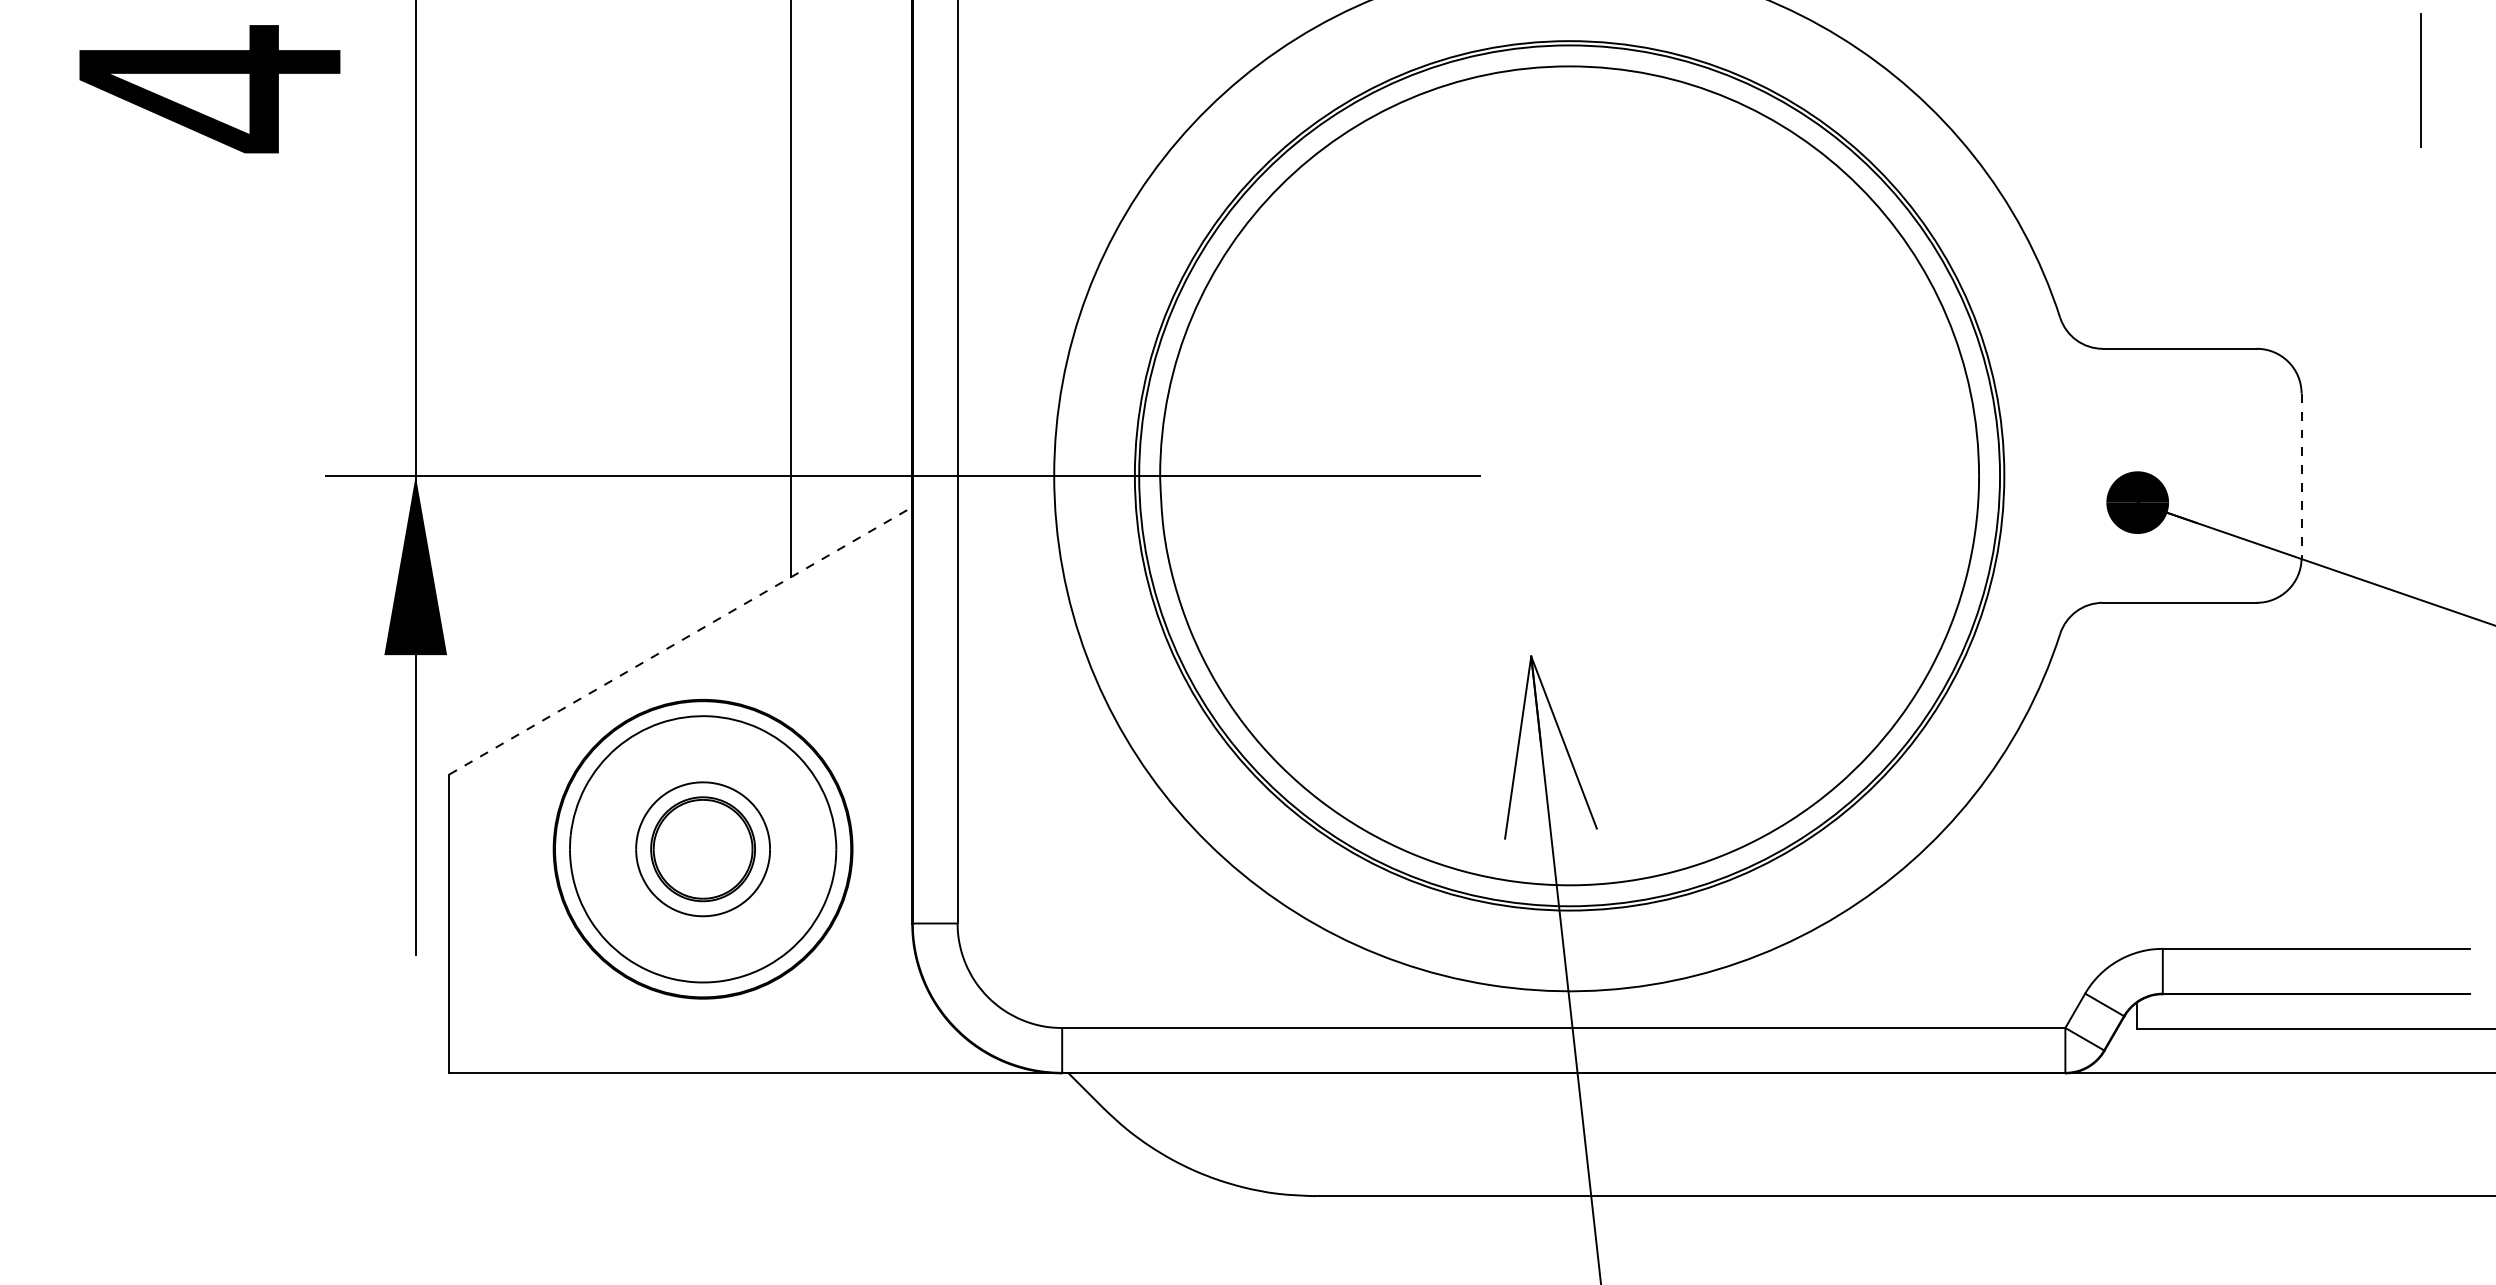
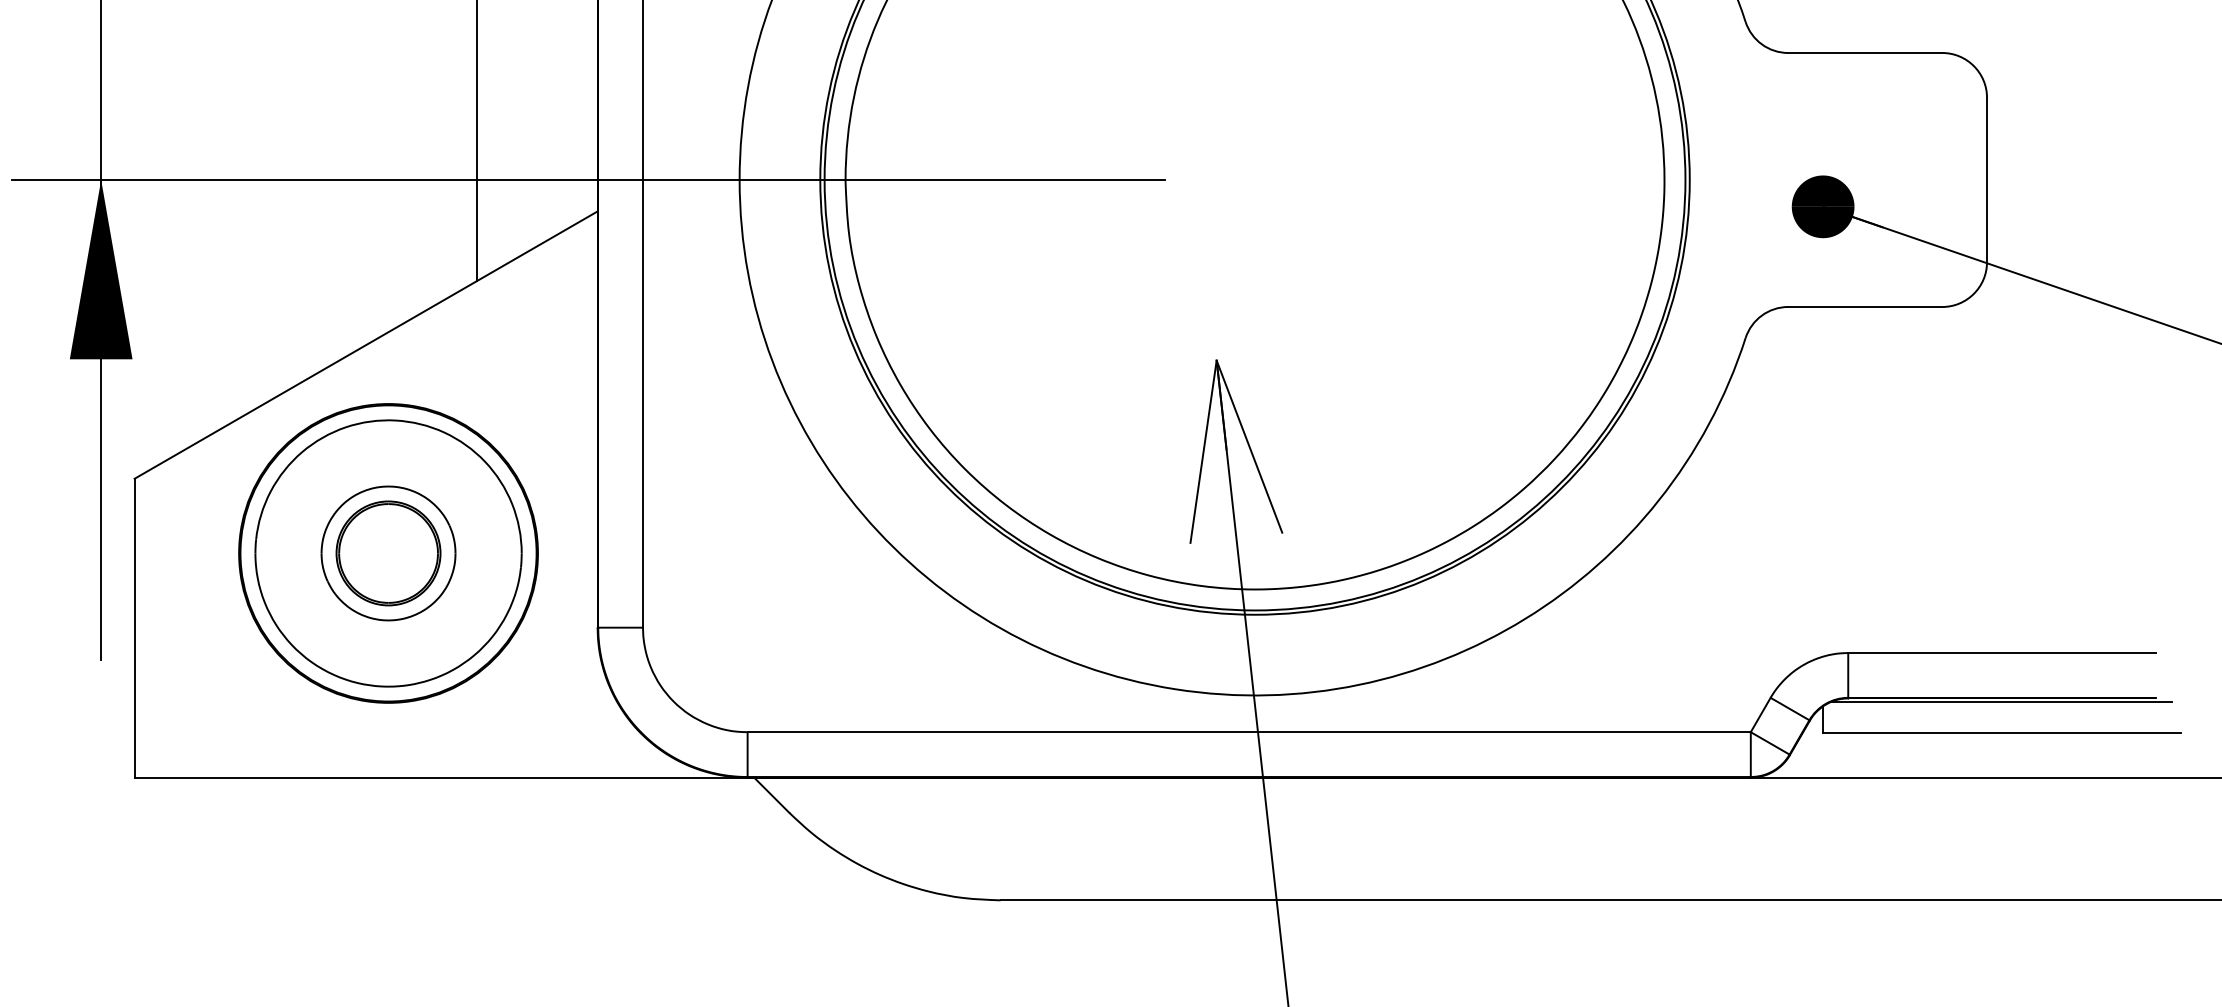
line: (2301, 476) -> (1986, 180), dashed -> solid
line: (681, 640) -> (366, 344), dashed -> solid
line: (2316, 997) -> (2001, 701), added

